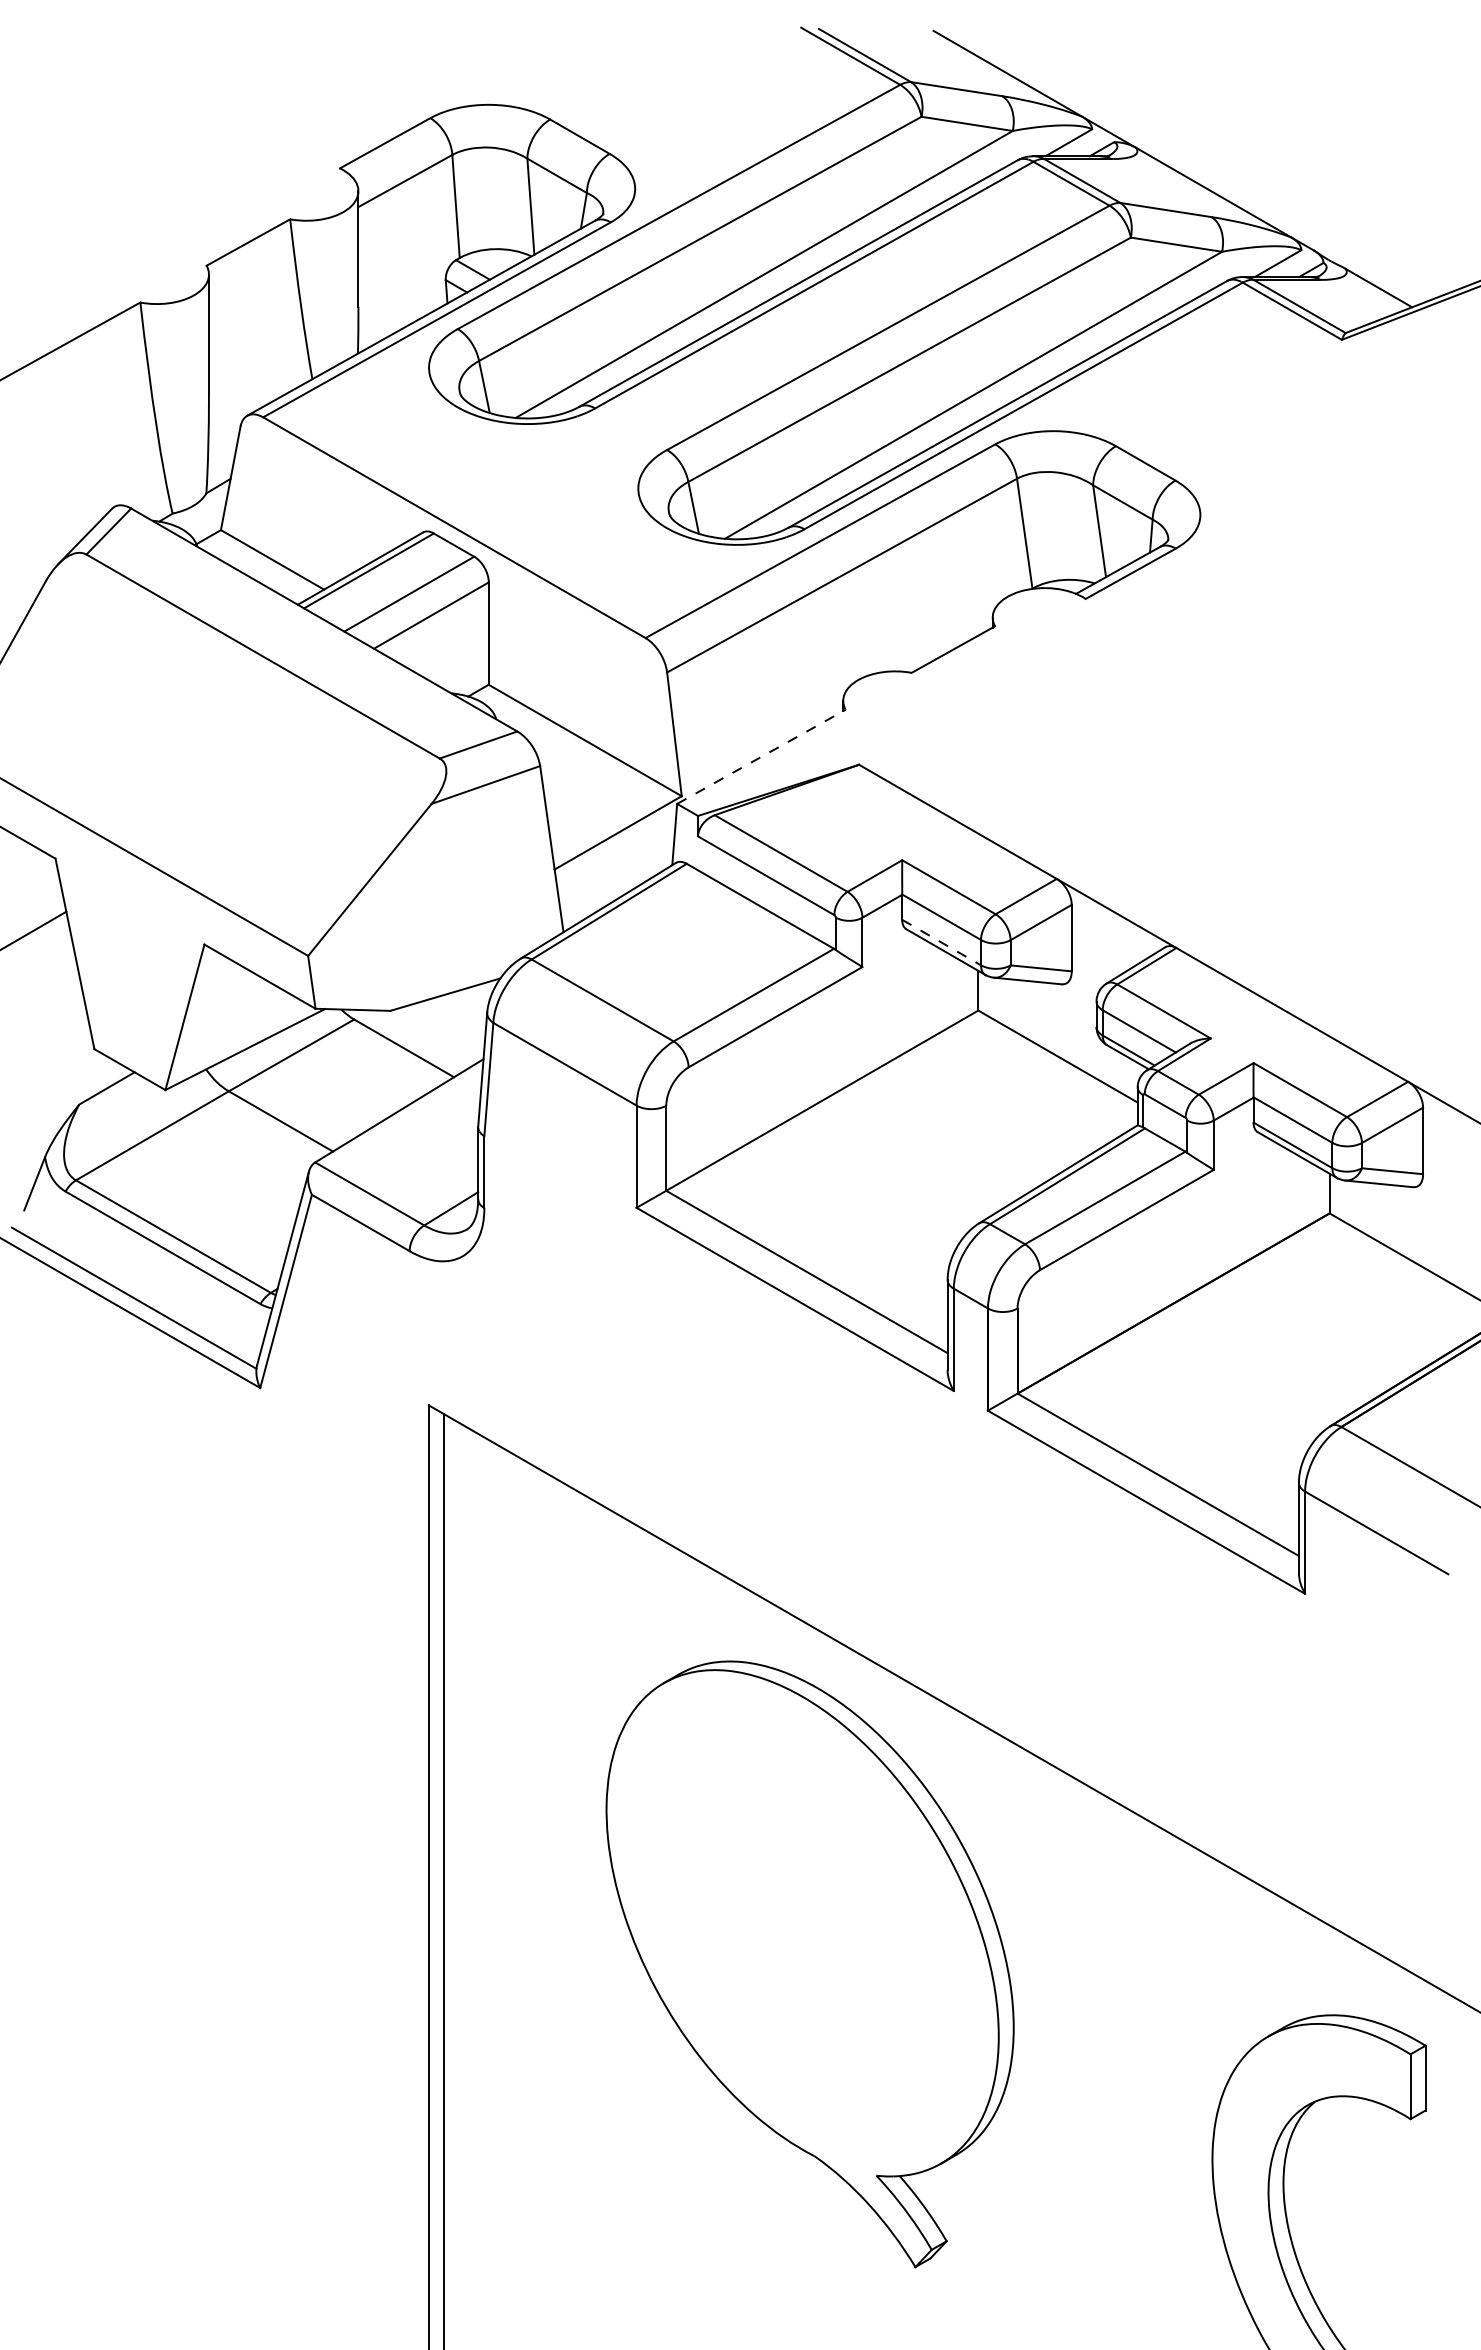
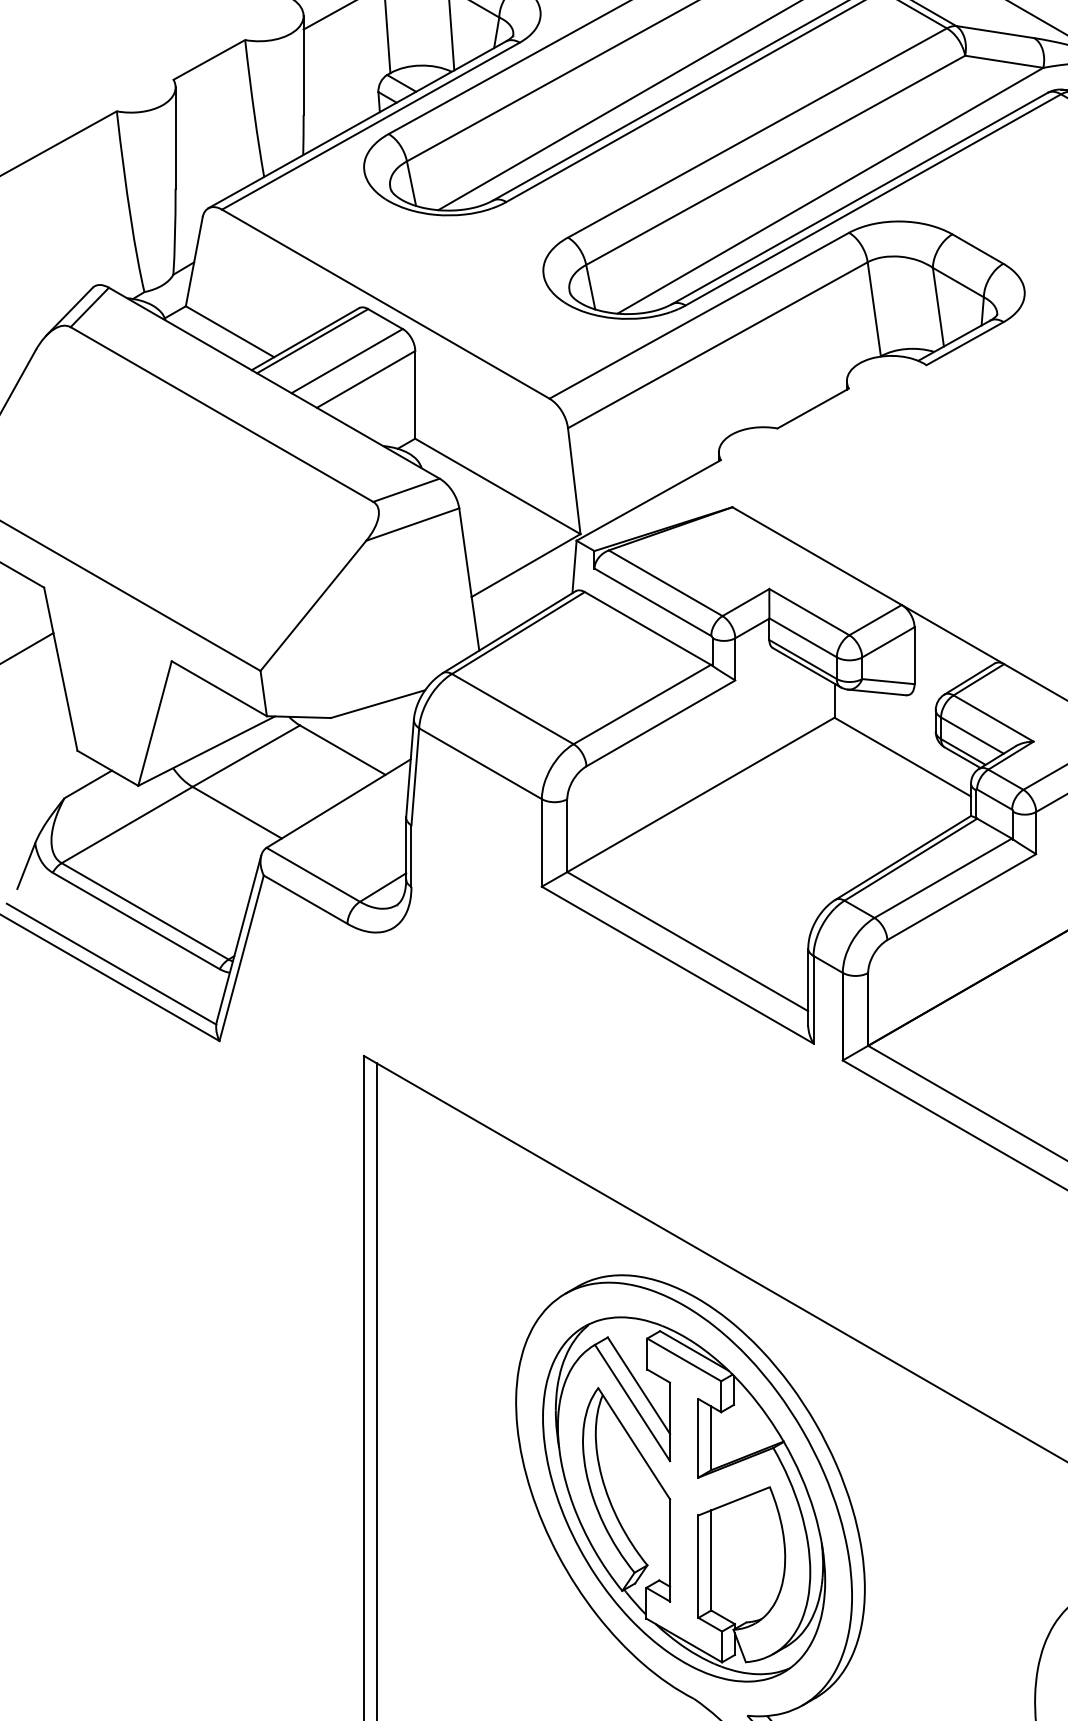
line: (761, 756) -> (648, 500), dashed -> solid
line: (942, 942) -> (803, 659), dashed -> solid
part: (802, 1922) -> (683, 1498), added

